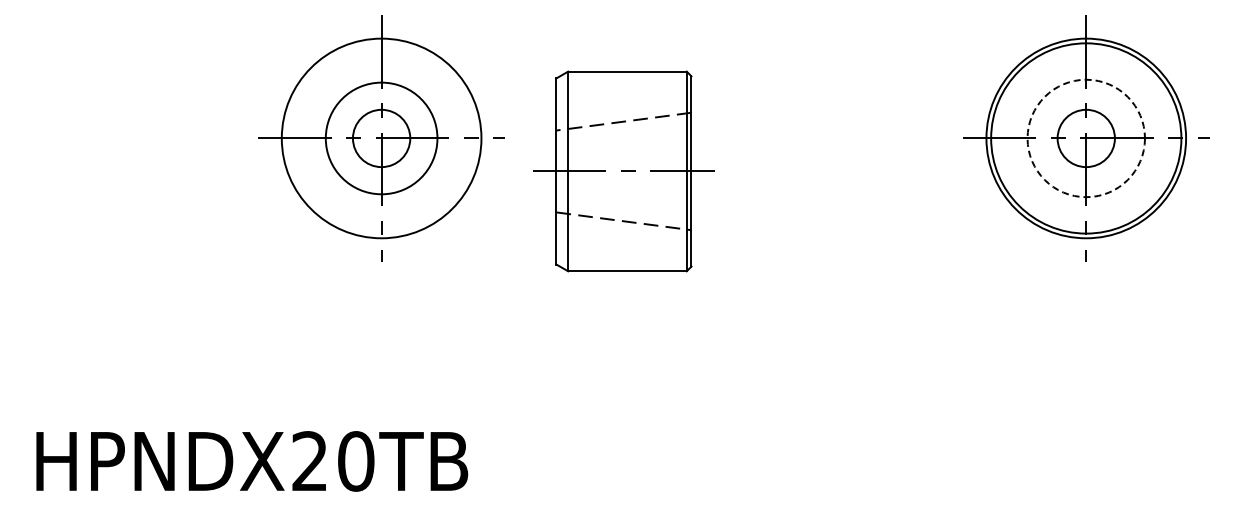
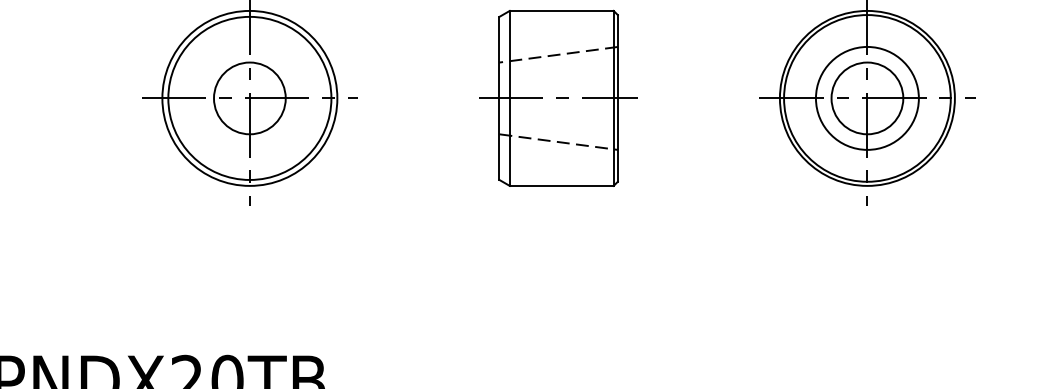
circle: (381, 138) -> (249, 98), size x1.43
circle: (381, 138) -> (249, 98), size x1.67
circle: (1085, 138) -> (866, 98), dashed -> solid
circle: (1086, 138) -> (867, 98), size x1.43
part: (623, 171) -> (558, 98), moved

